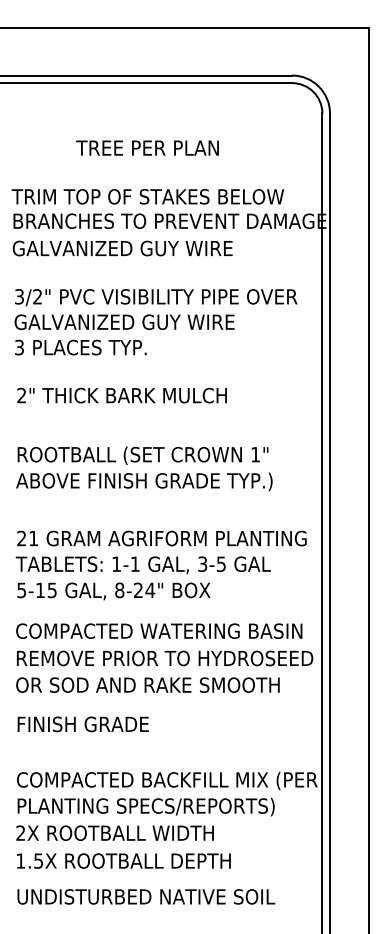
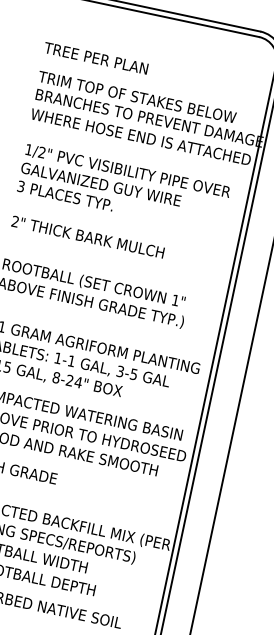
text: (147, 147) -> (96, 57), moved
text: (163, 248) -> (140, 136), GALVANIZED GUY WIRE -> WHERE HOSE END IS ATTACHED
text: (19, 296) -> (29, 149), 3/2" -> 1/2"

